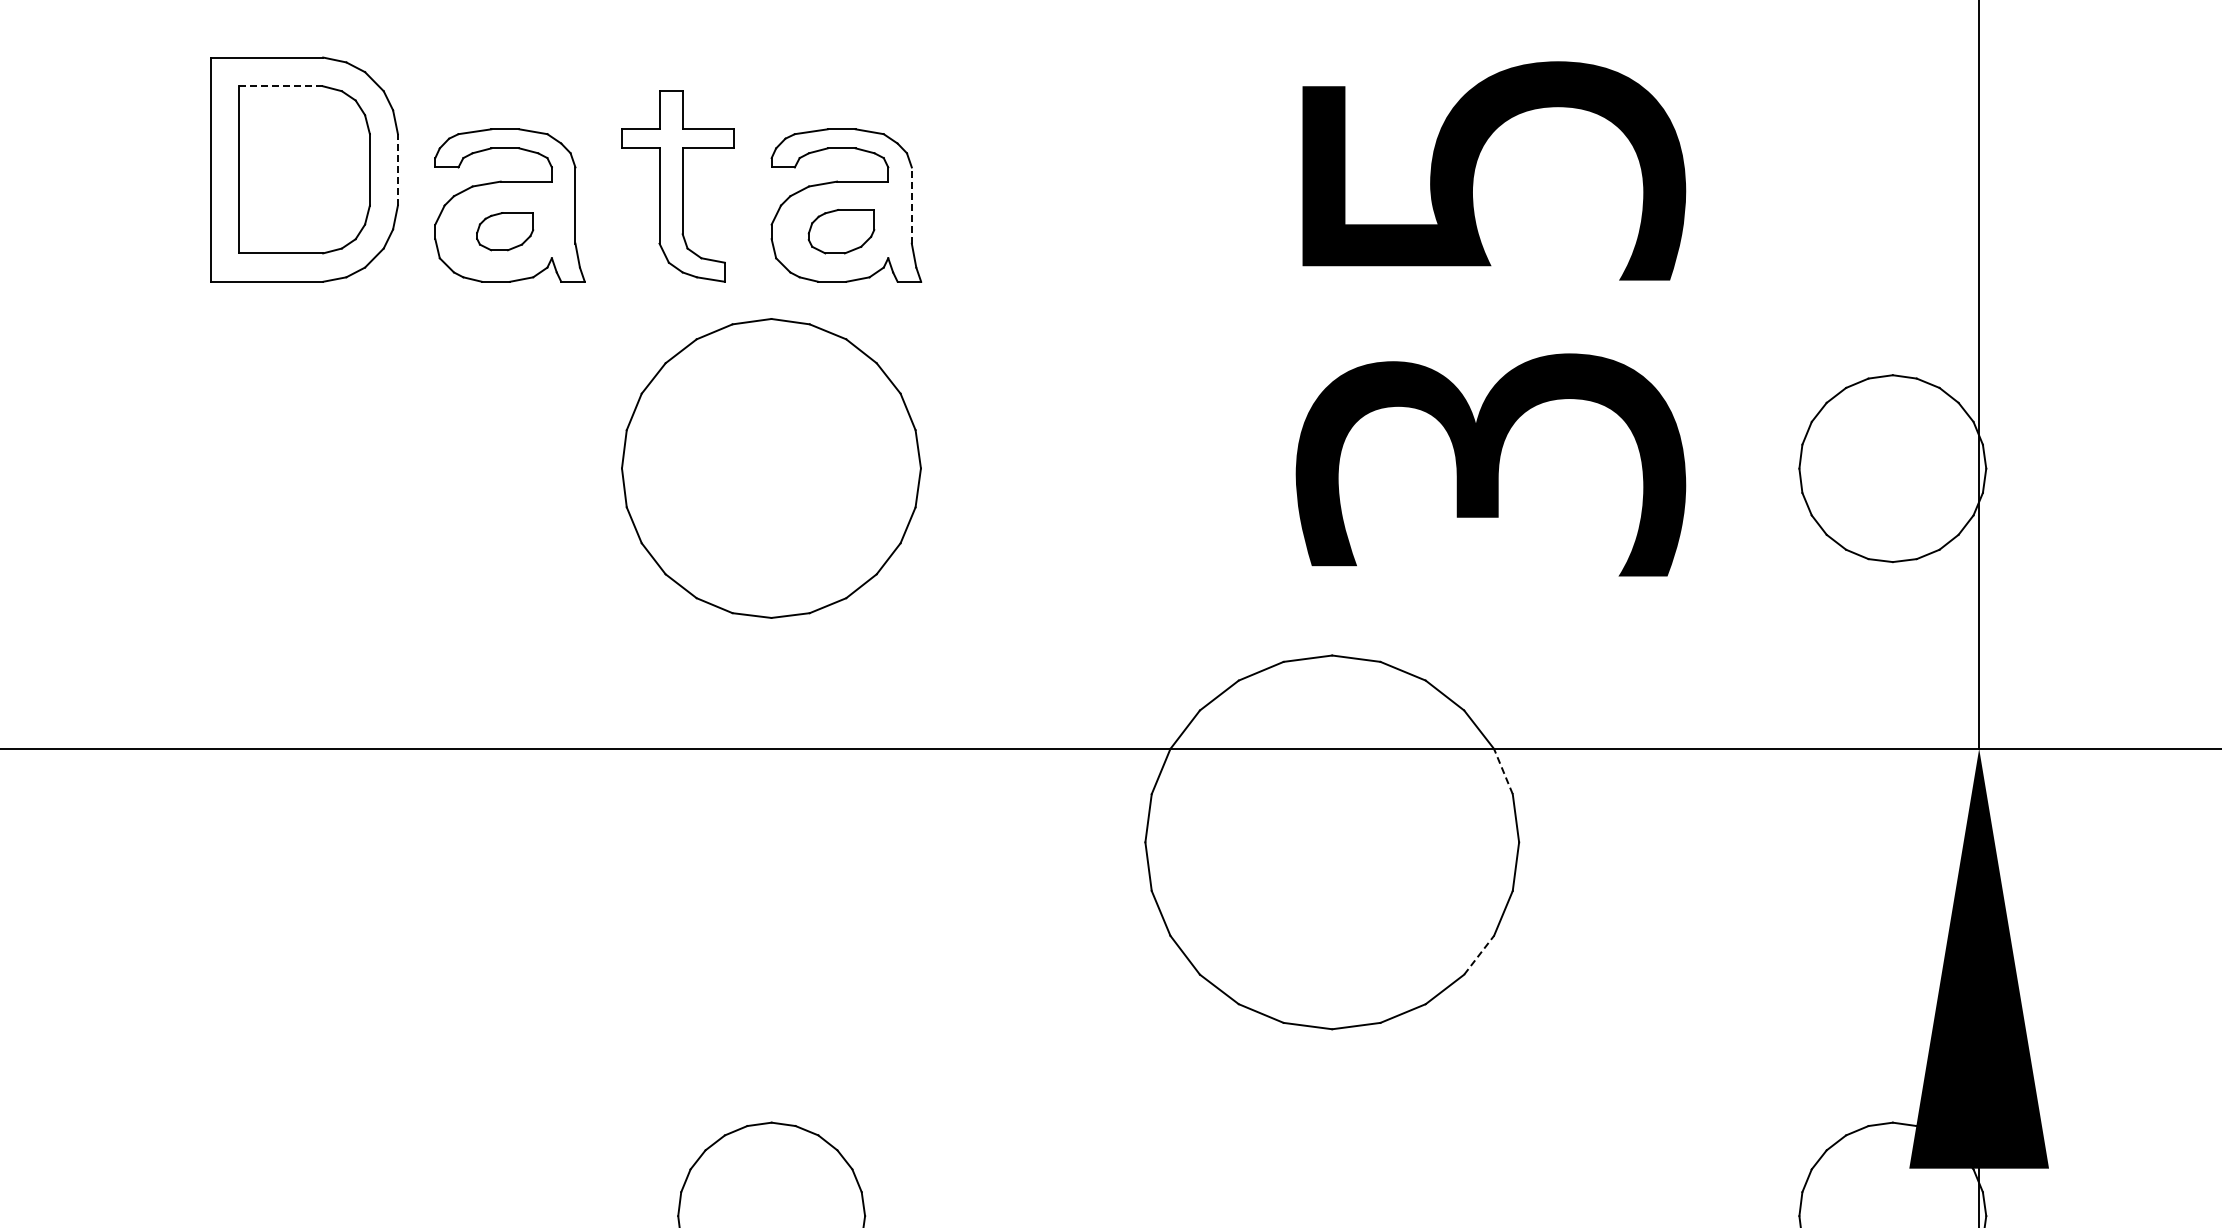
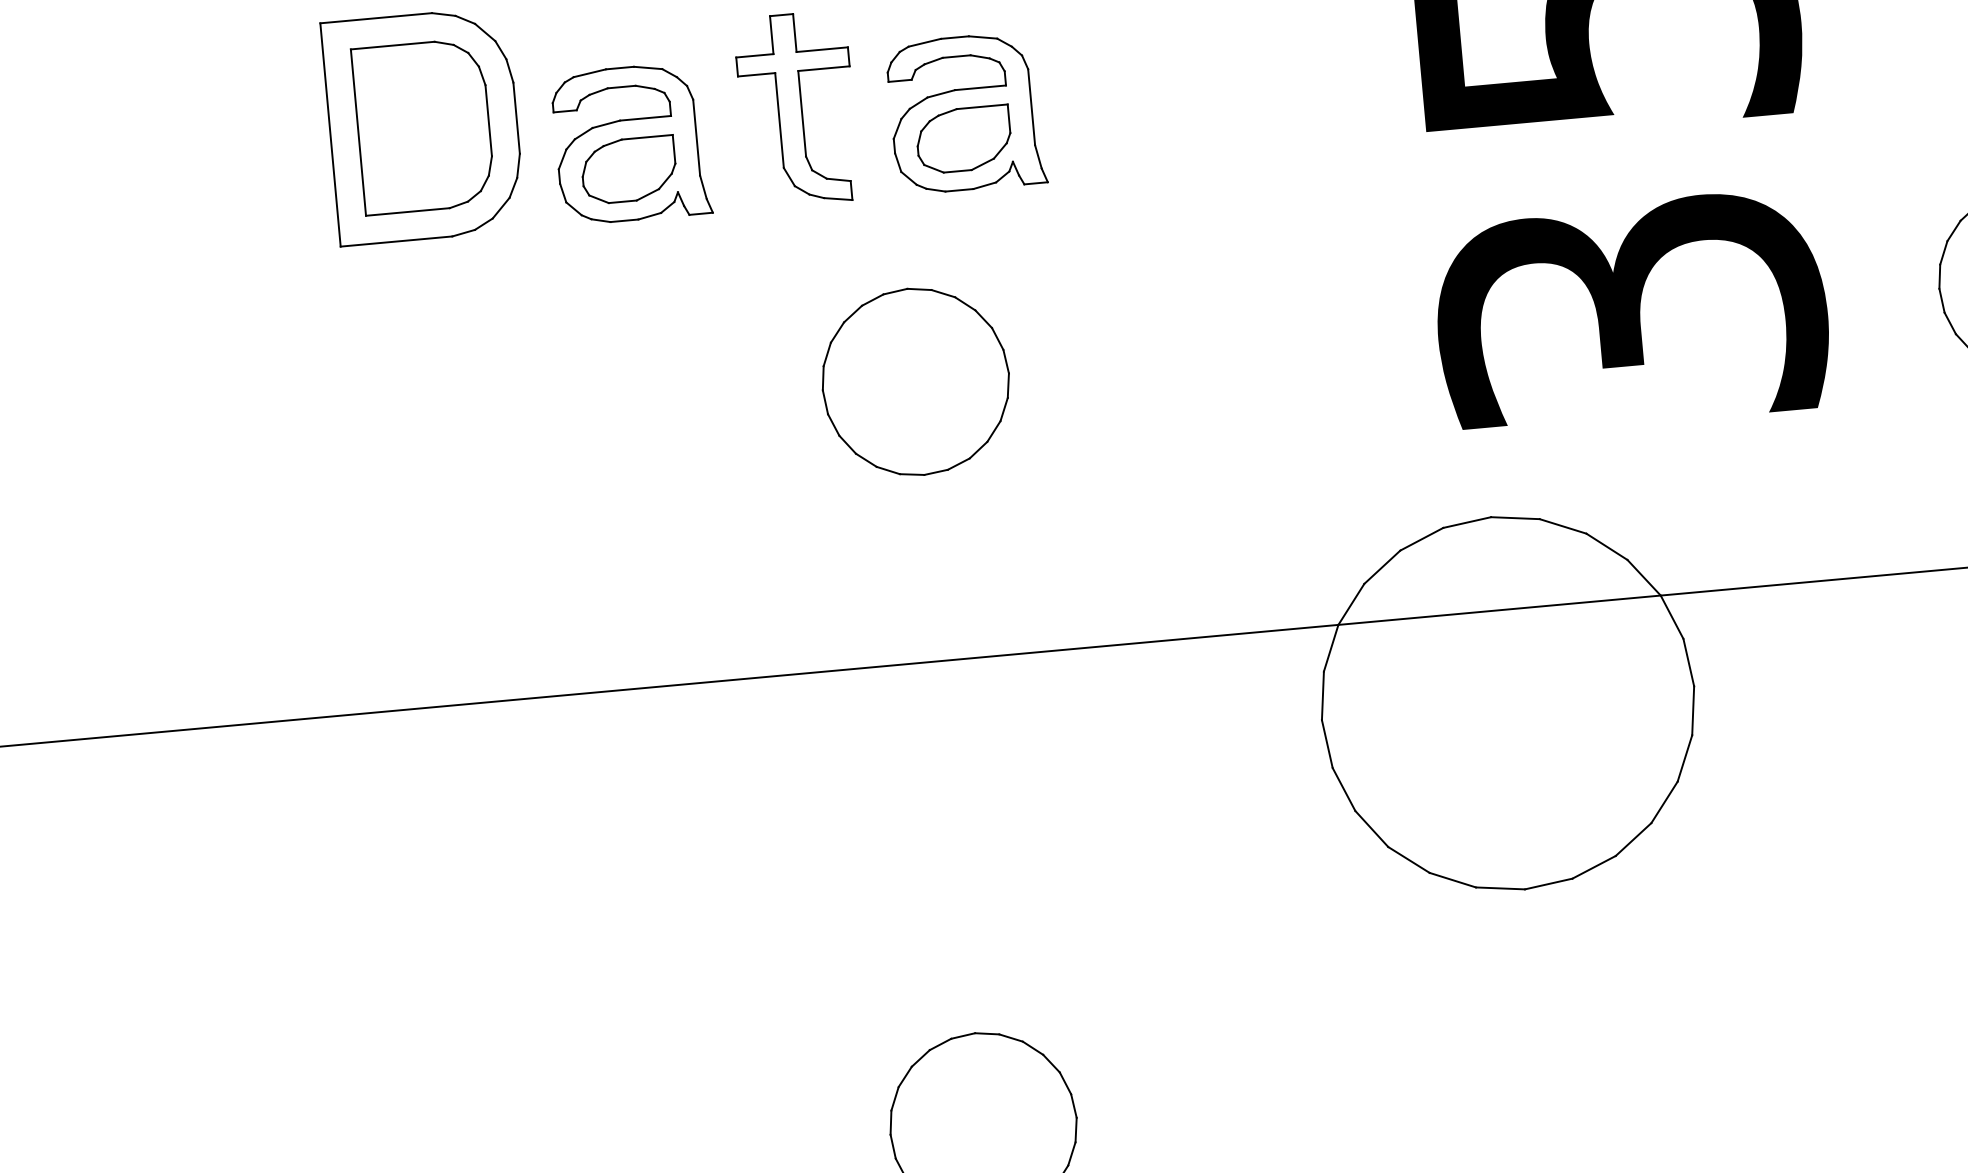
line: (280, 86) -> (392, 45), dashed -> solid
line: (397, 169) -> (516, 117), dashed -> solid
line: (911, 205) -> (1031, 107), dashed -> solid
part: (504, 231) -> (628, 169), size x1.67
part: (841, 231) -> (963, 139), size x1.43
part: (771, 468) -> (915, 381), size x0.62
line: (1503, 771) -> (1672, 617), dashed -> solid
line: (1479, 955) -> (1664, 802), dashed -> solid

